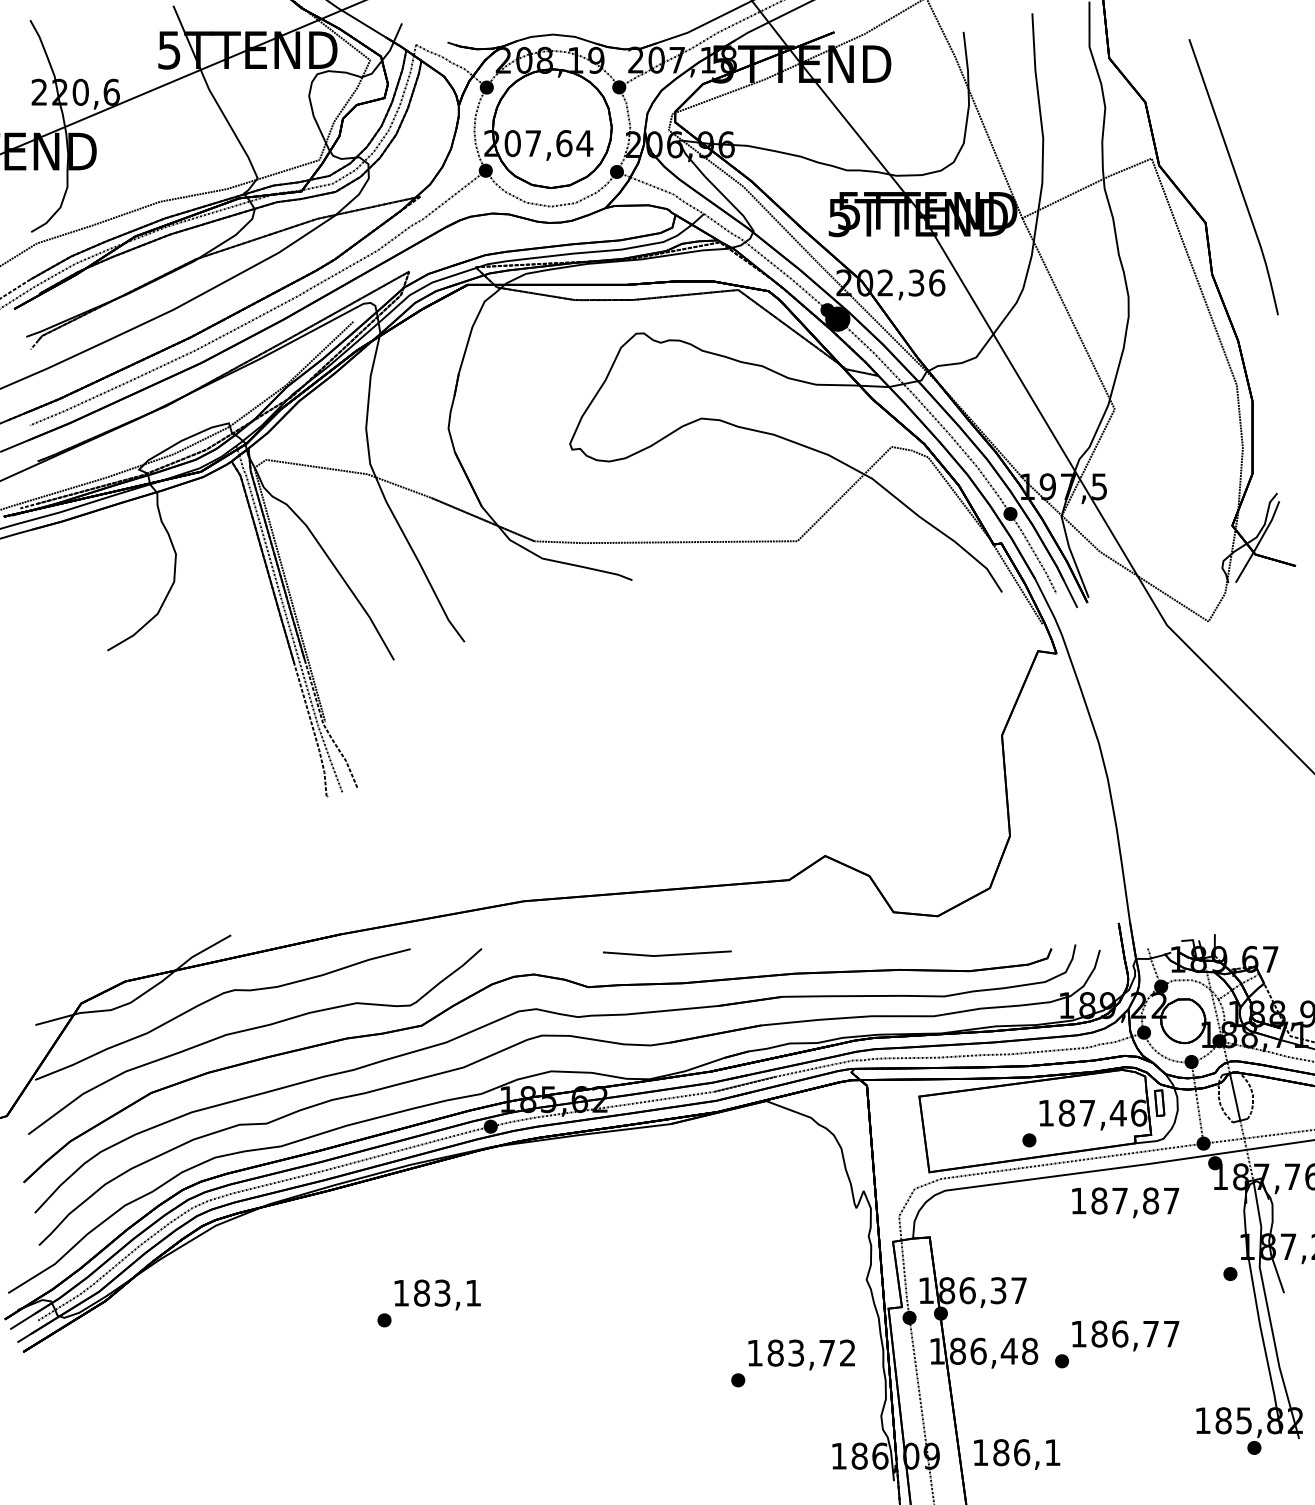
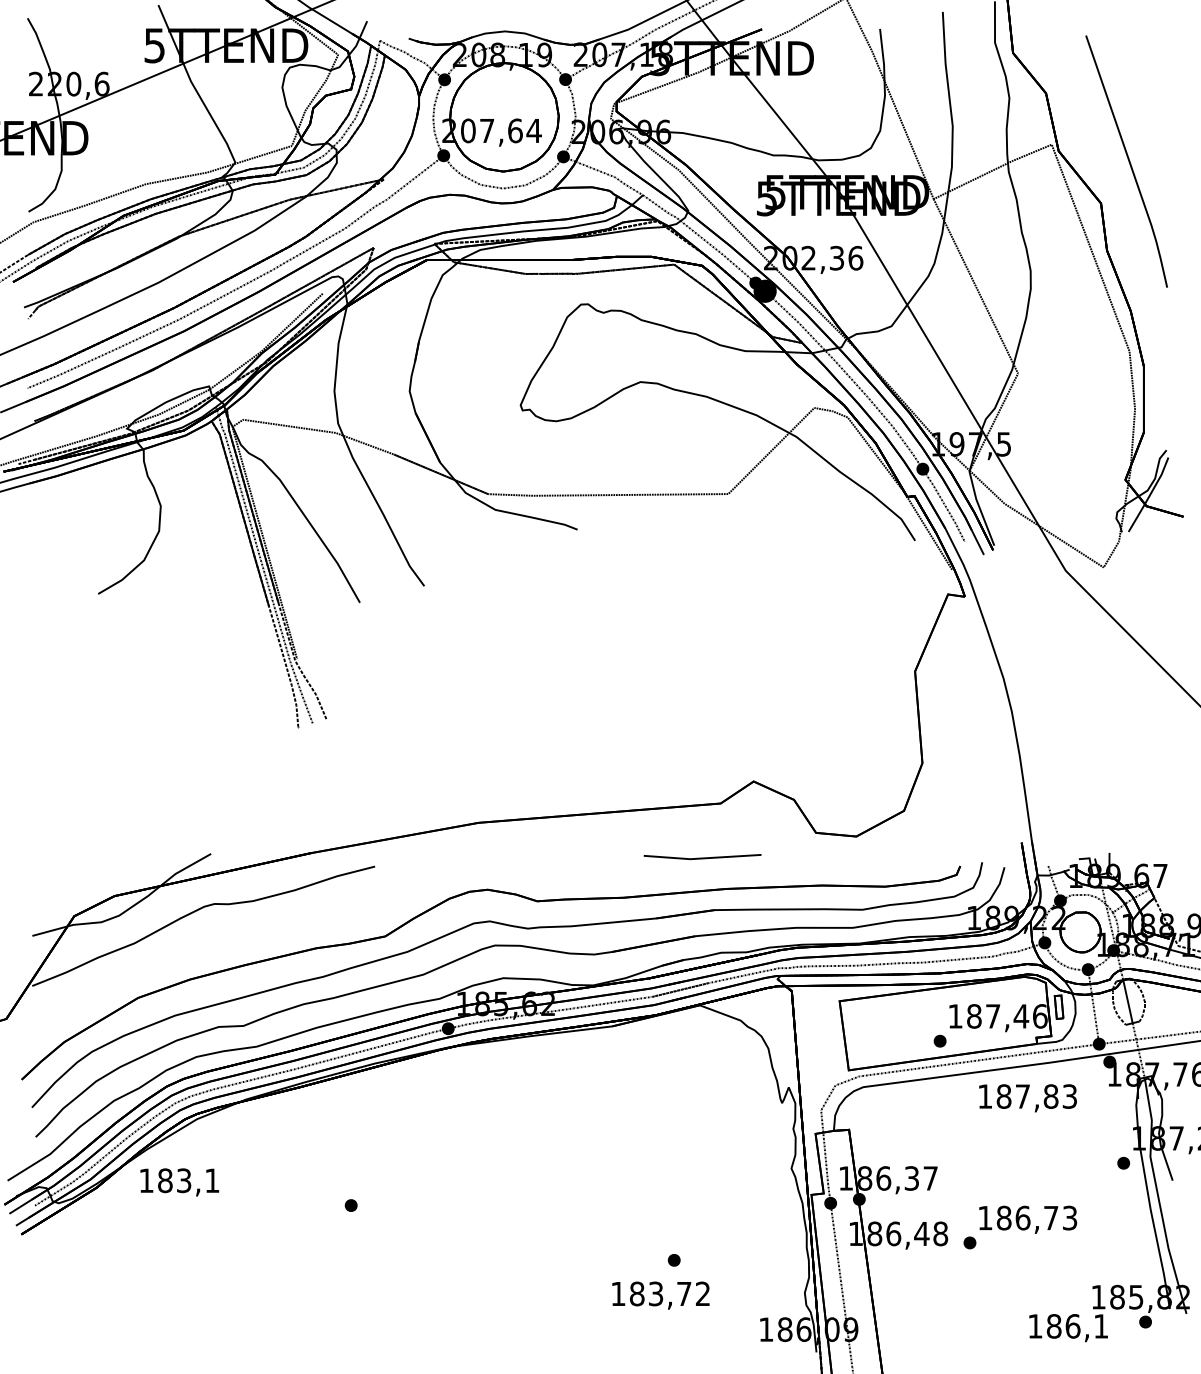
line: (667, 954) -> (702, 857), moved
curve: (254, 1029) -> (232, 939), removed
text: (1171, 1200) -> (1069, 1096), 187,87 -> 187,83
text: (437, 1294) -> (179, 1181), moved
text: (1171, 1333) -> (1069, 1217), 186,77 -> 186,73
text: (801, 1354) -> (660, 1295), moved
text: (1017, 1454) -> (1068, 1328), moved

